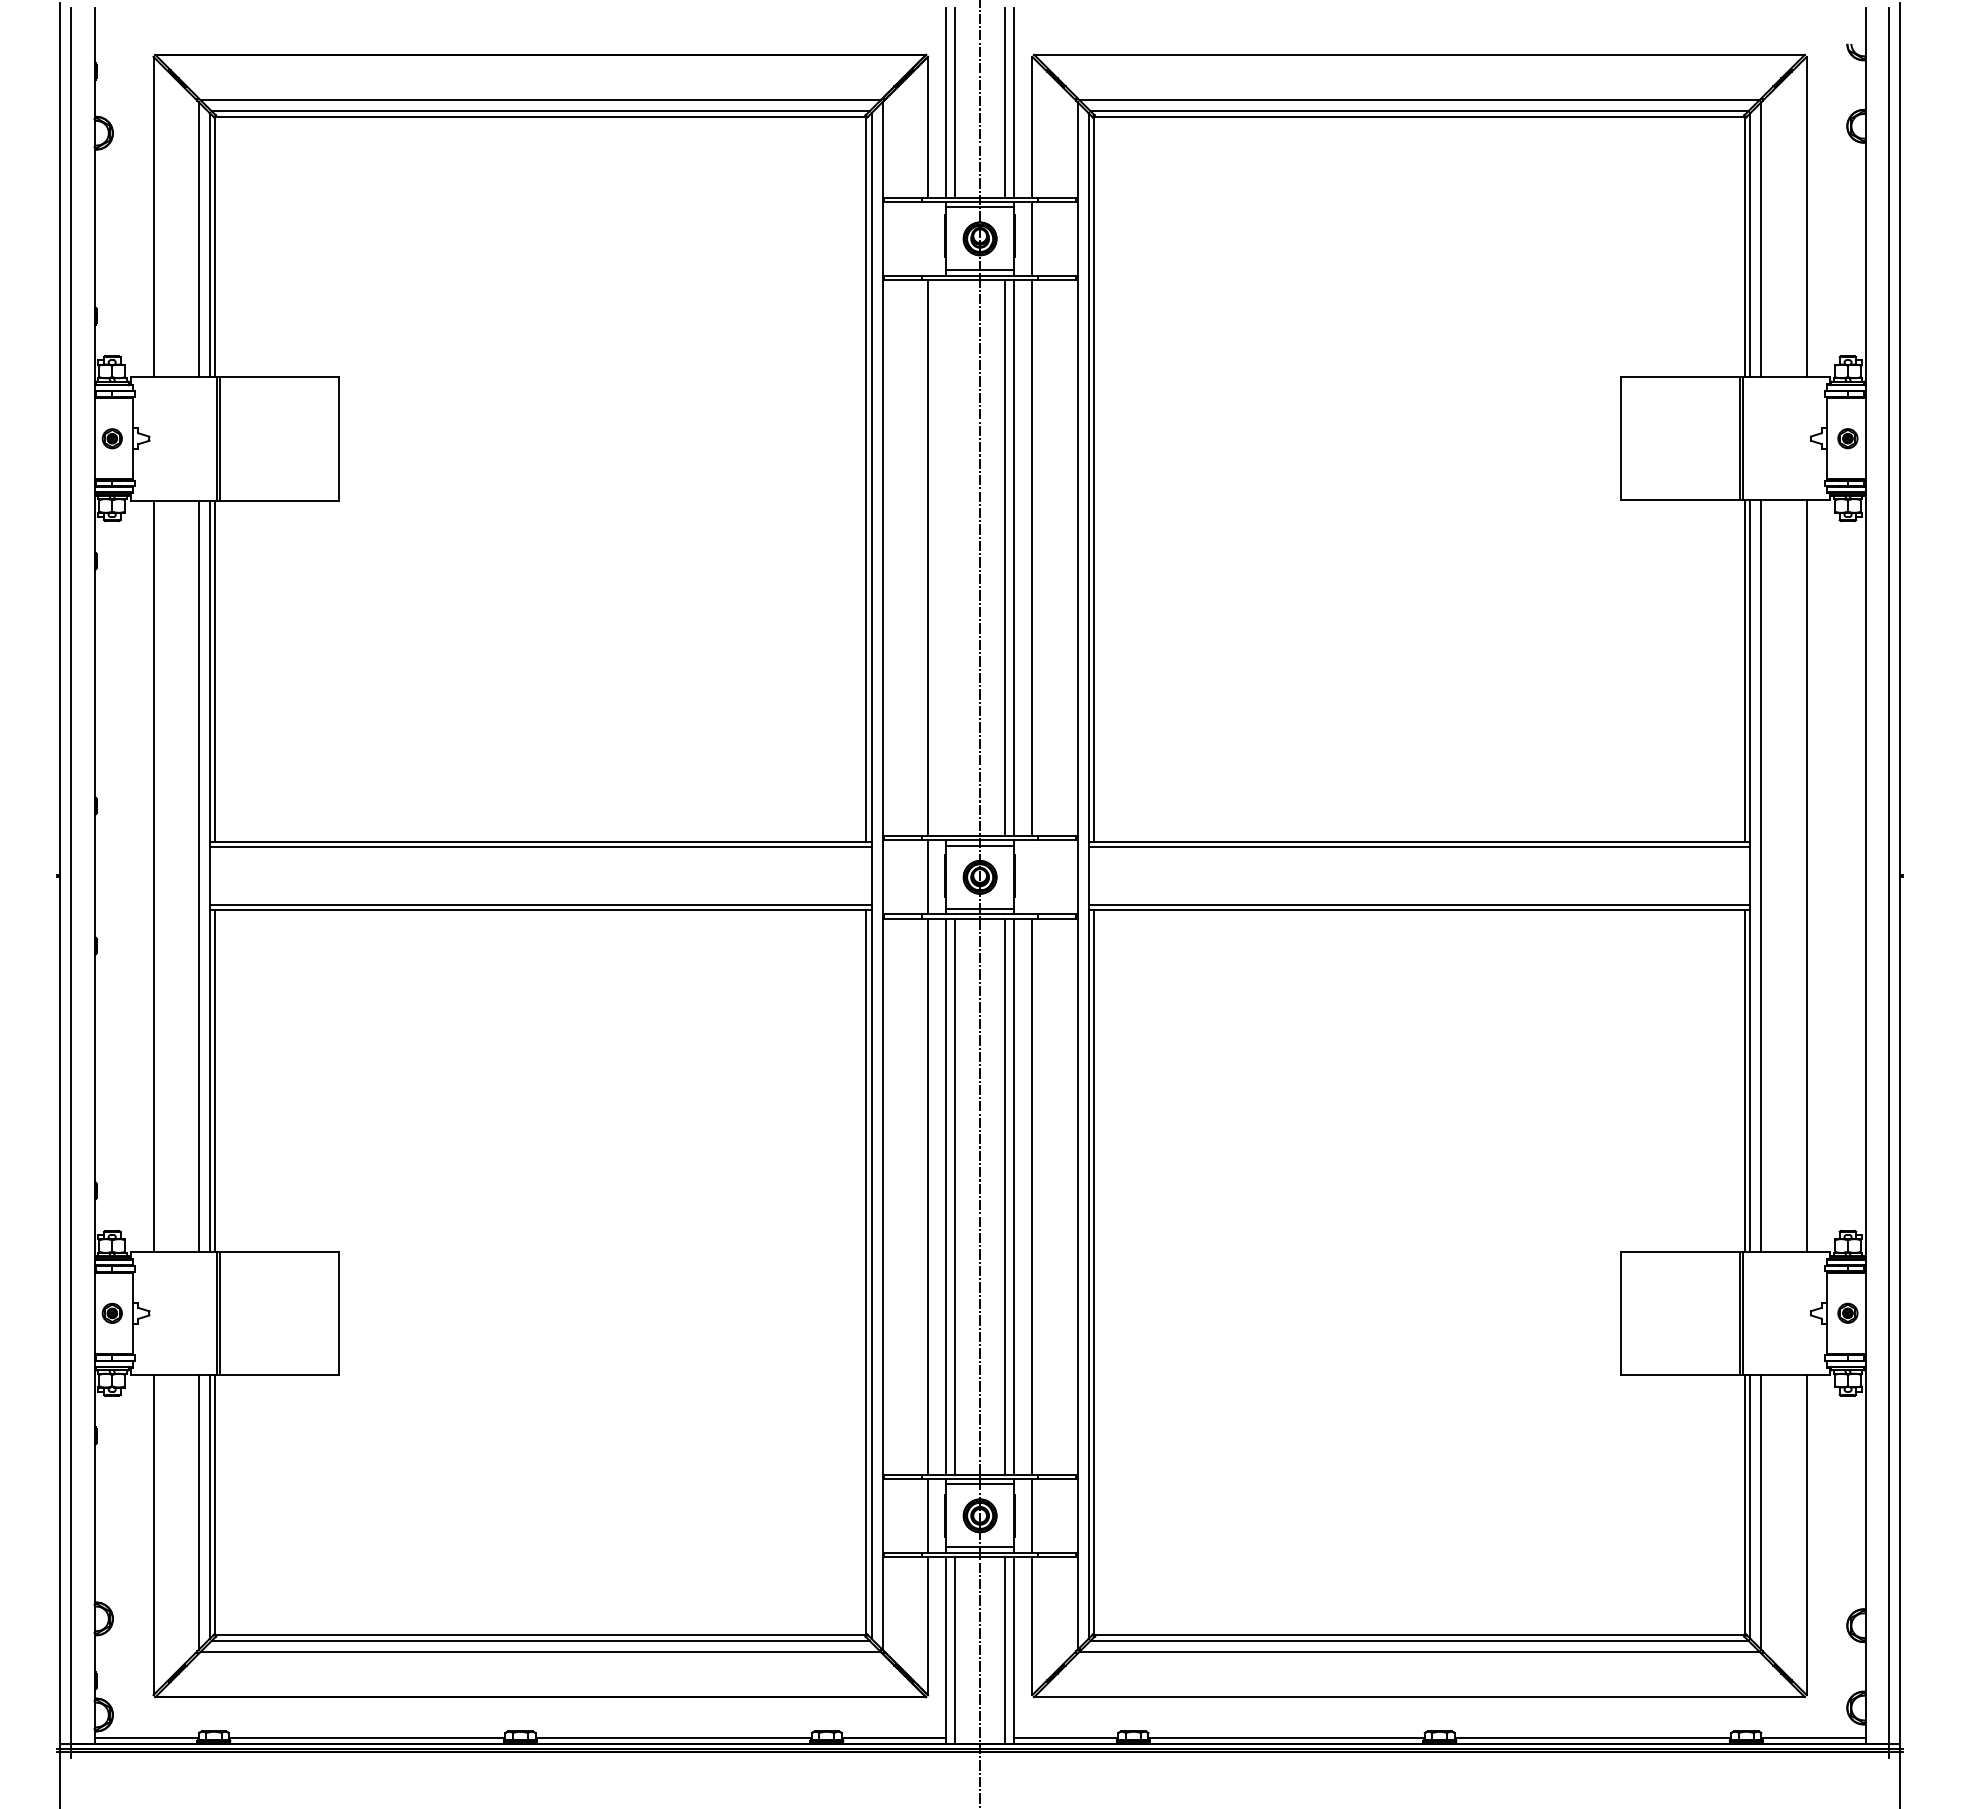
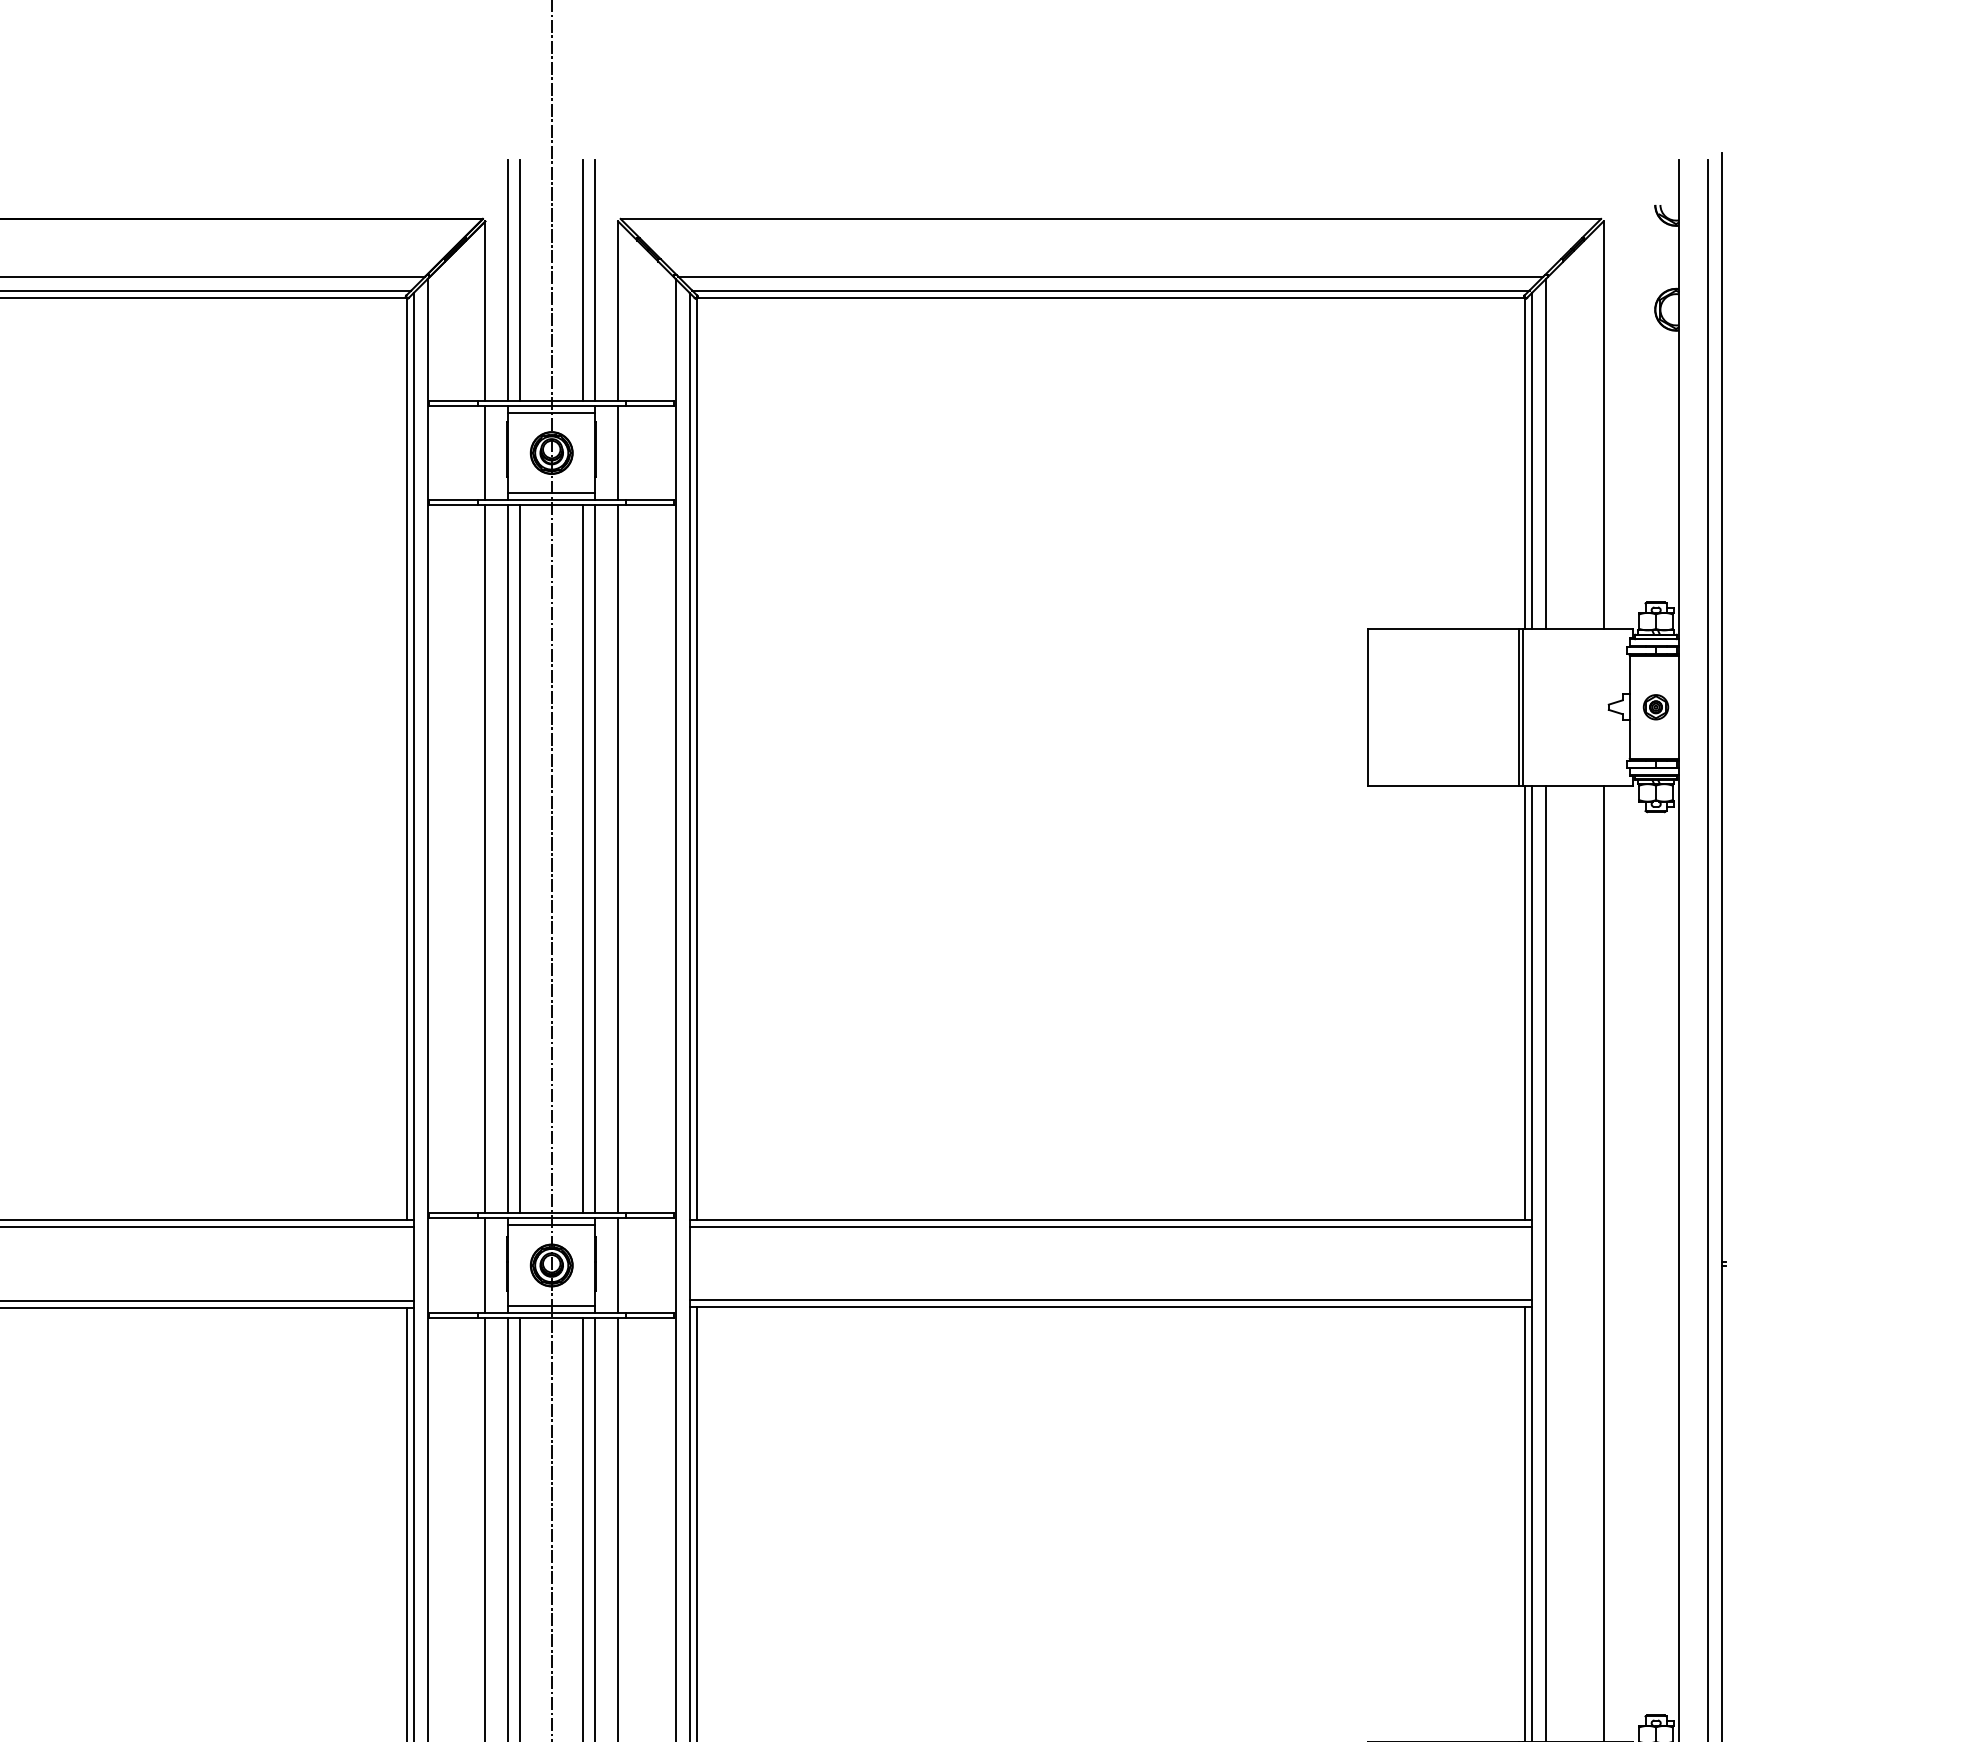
line: (927, 238) -> (484, 452), added
line: (945, 558) -> (507, 859), added
line: (955, 558) -> (520, 859), added
line: (1032, 877) -> (618, 1265), added

